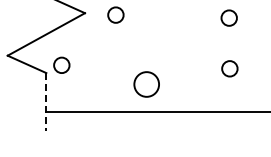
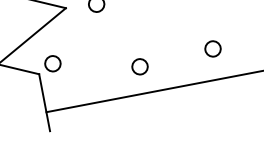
circle: (229, 68) -> (212, 48), moved
circle: (146, 84) -> (139, 66), size x0.62
line: (46, 102) -> (44, 103), dashed -> solid

